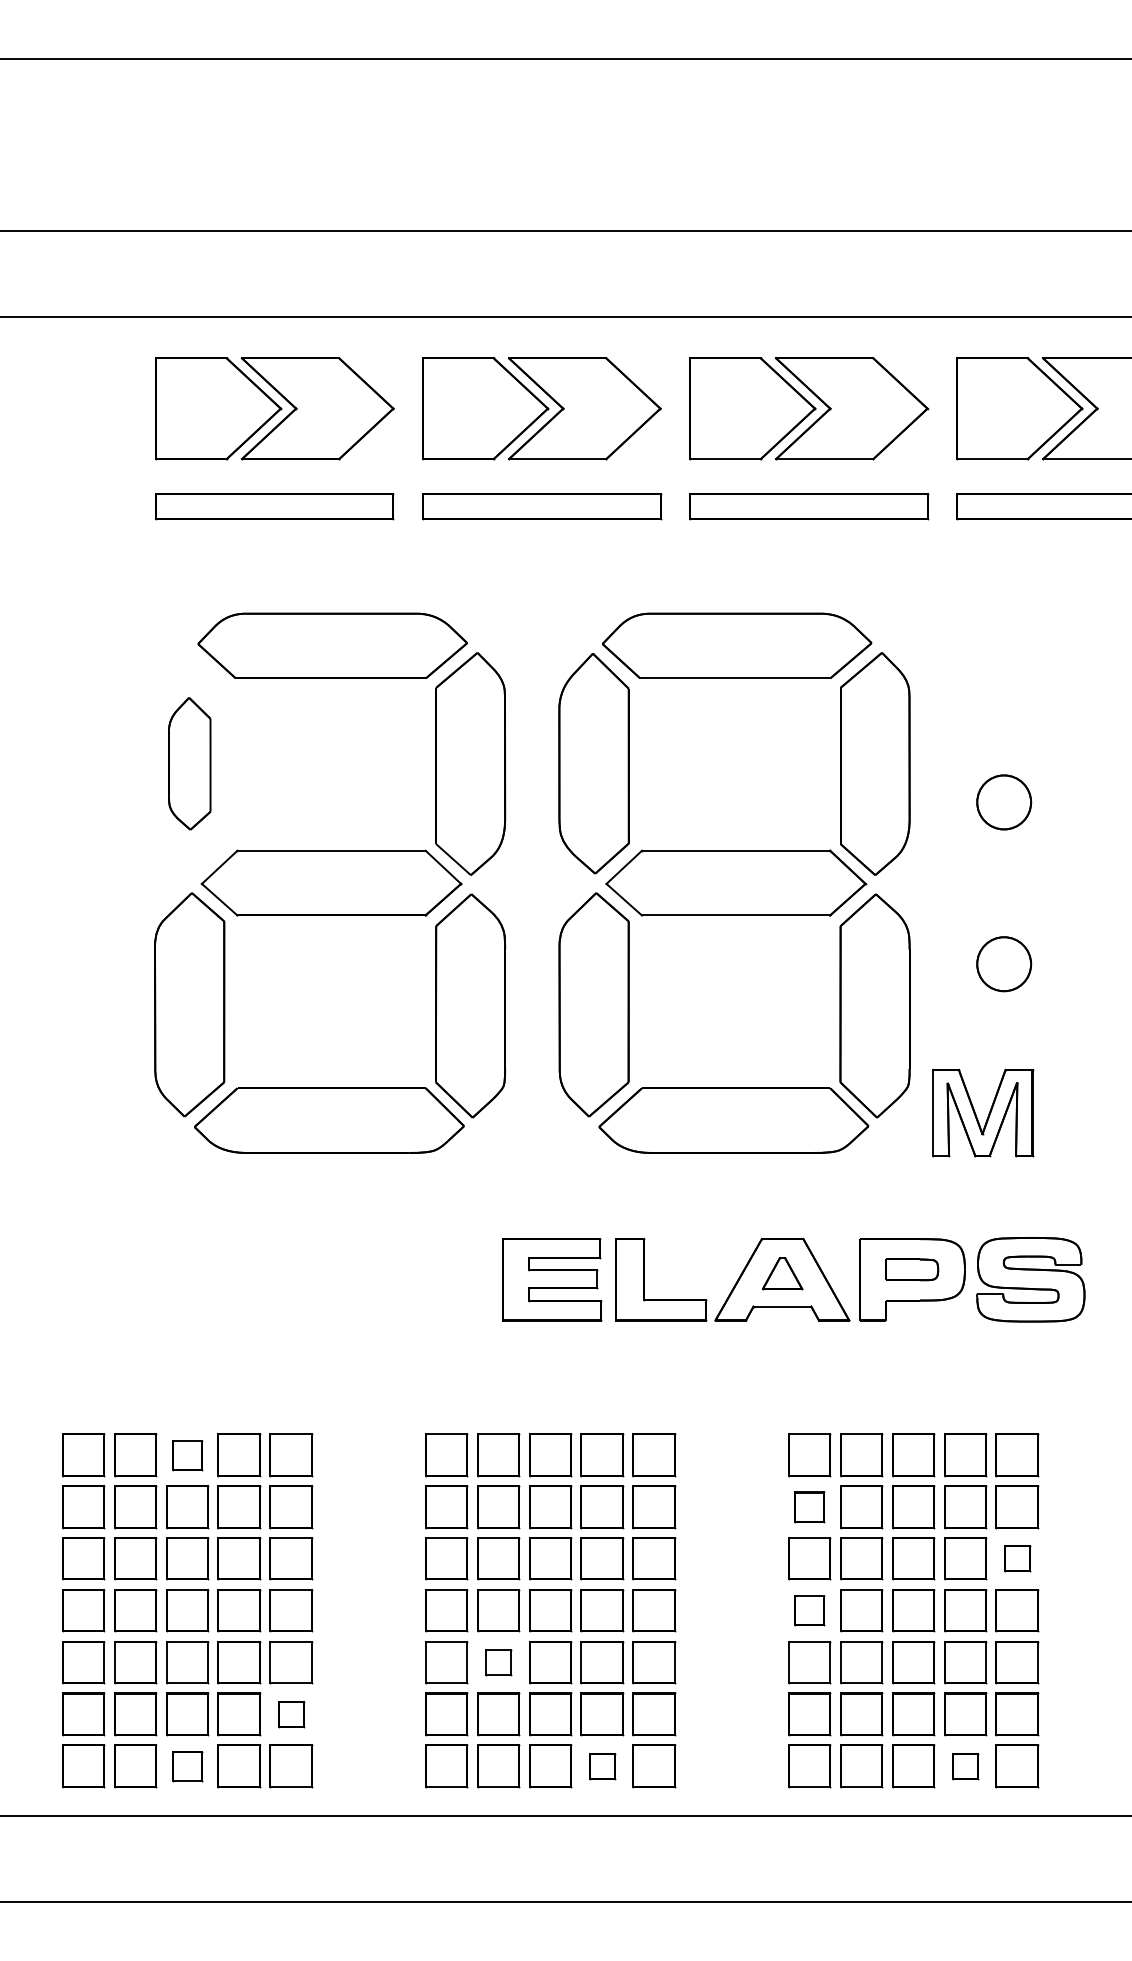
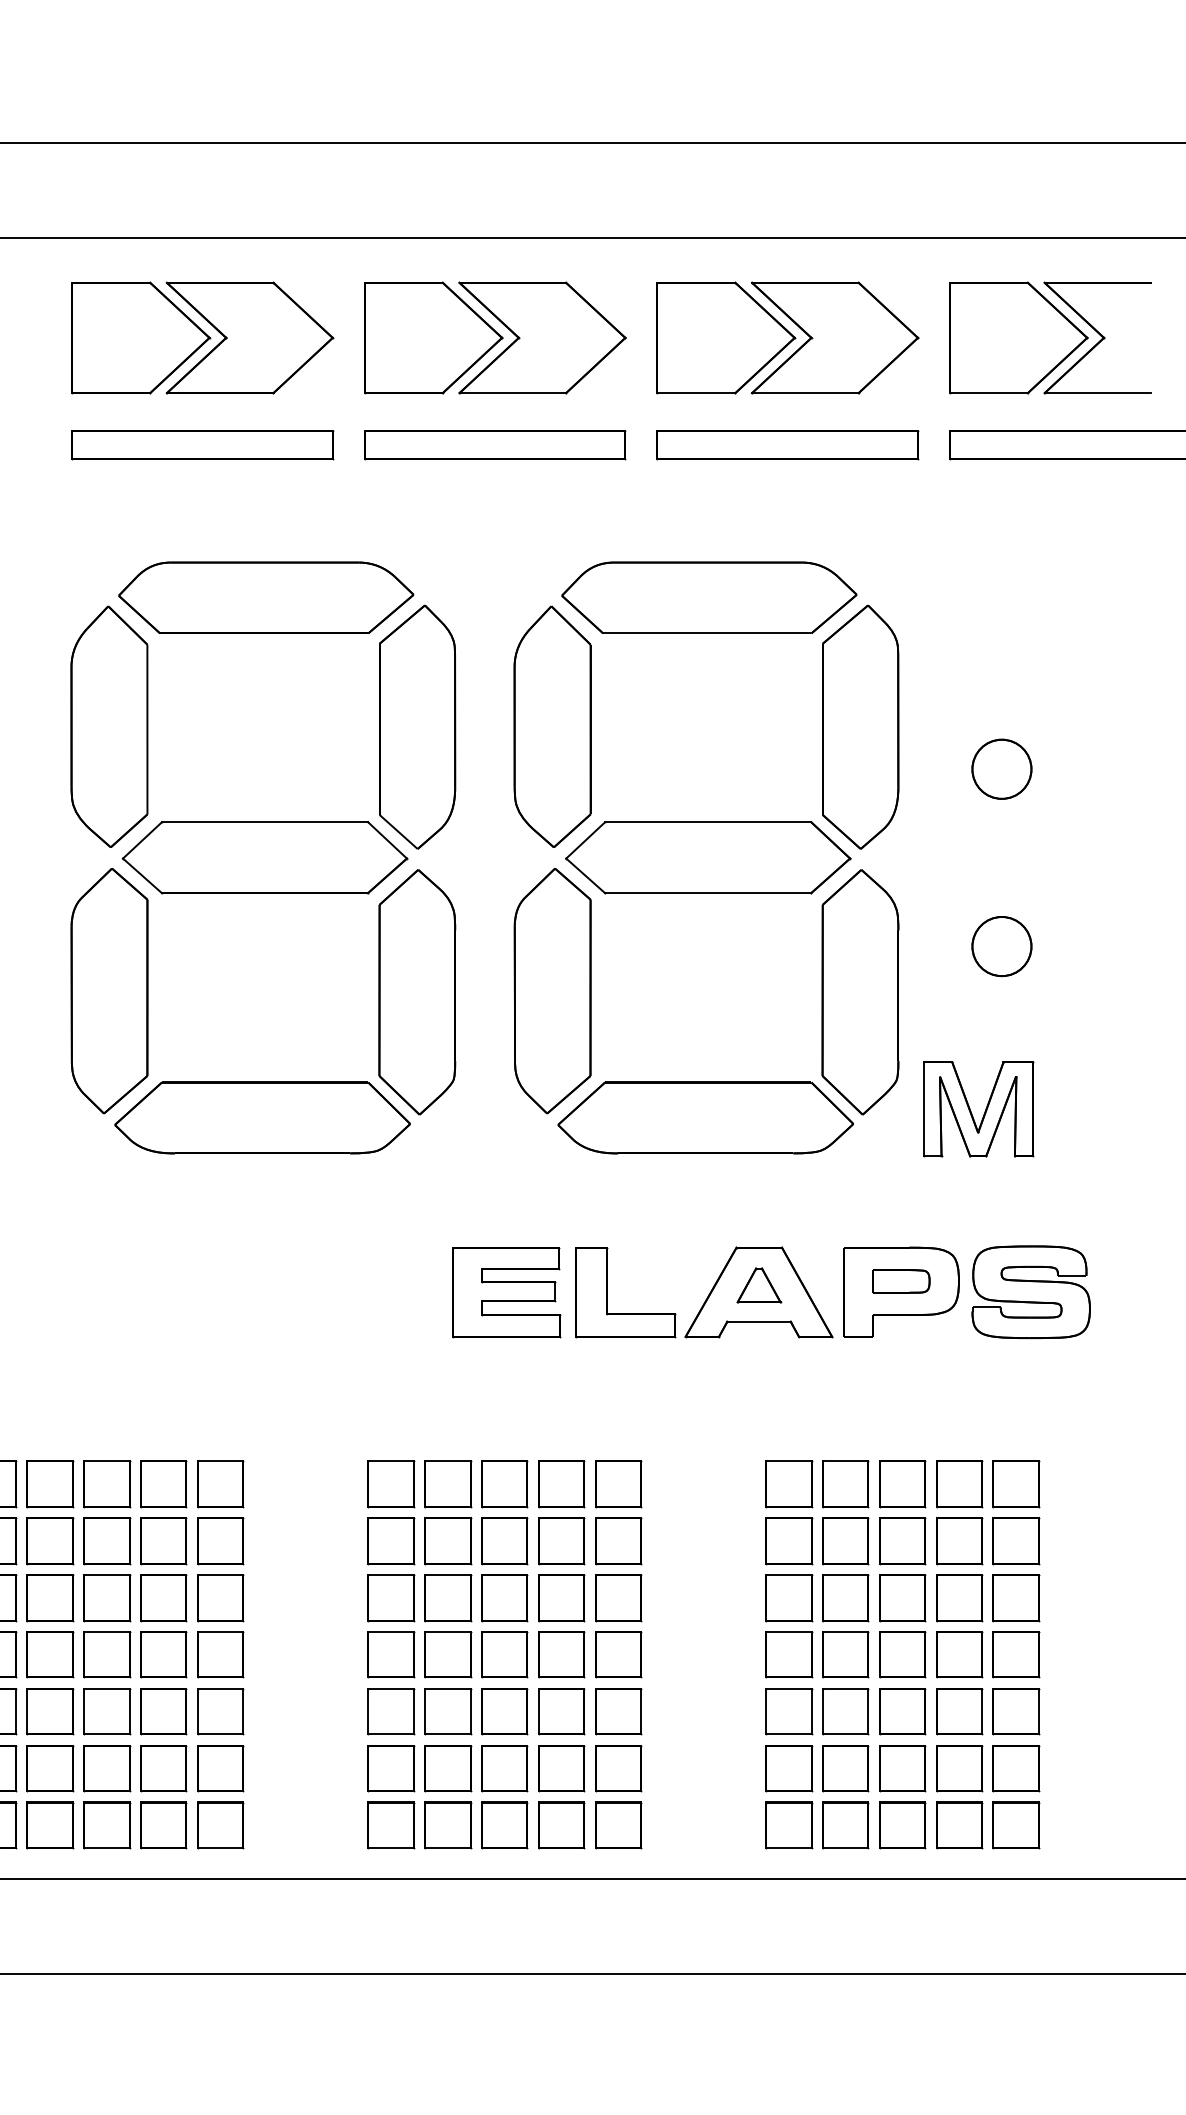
part: (189, 763) -> (109, 726), size x1.67
part: (187, 1455) -> (107, 1484), size x1.43
part: (809, 1507) -> (788, 1541), size x1.43
part: (1017, 1558) -> (1016, 1597), size x1.67
part: (809, 1610) -> (788, 1654), size x1.43
part: (498, 1662) -> (447, 1711), size x1.67
part: (291, 1714) -> (221, 1768), size x1.67
part: (187, 1766) -> (107, 1825), size x1.43
part: (602, 1766) -> (561, 1825), size x1.67
part: (965, 1766) -> (959, 1825), size x1.67

